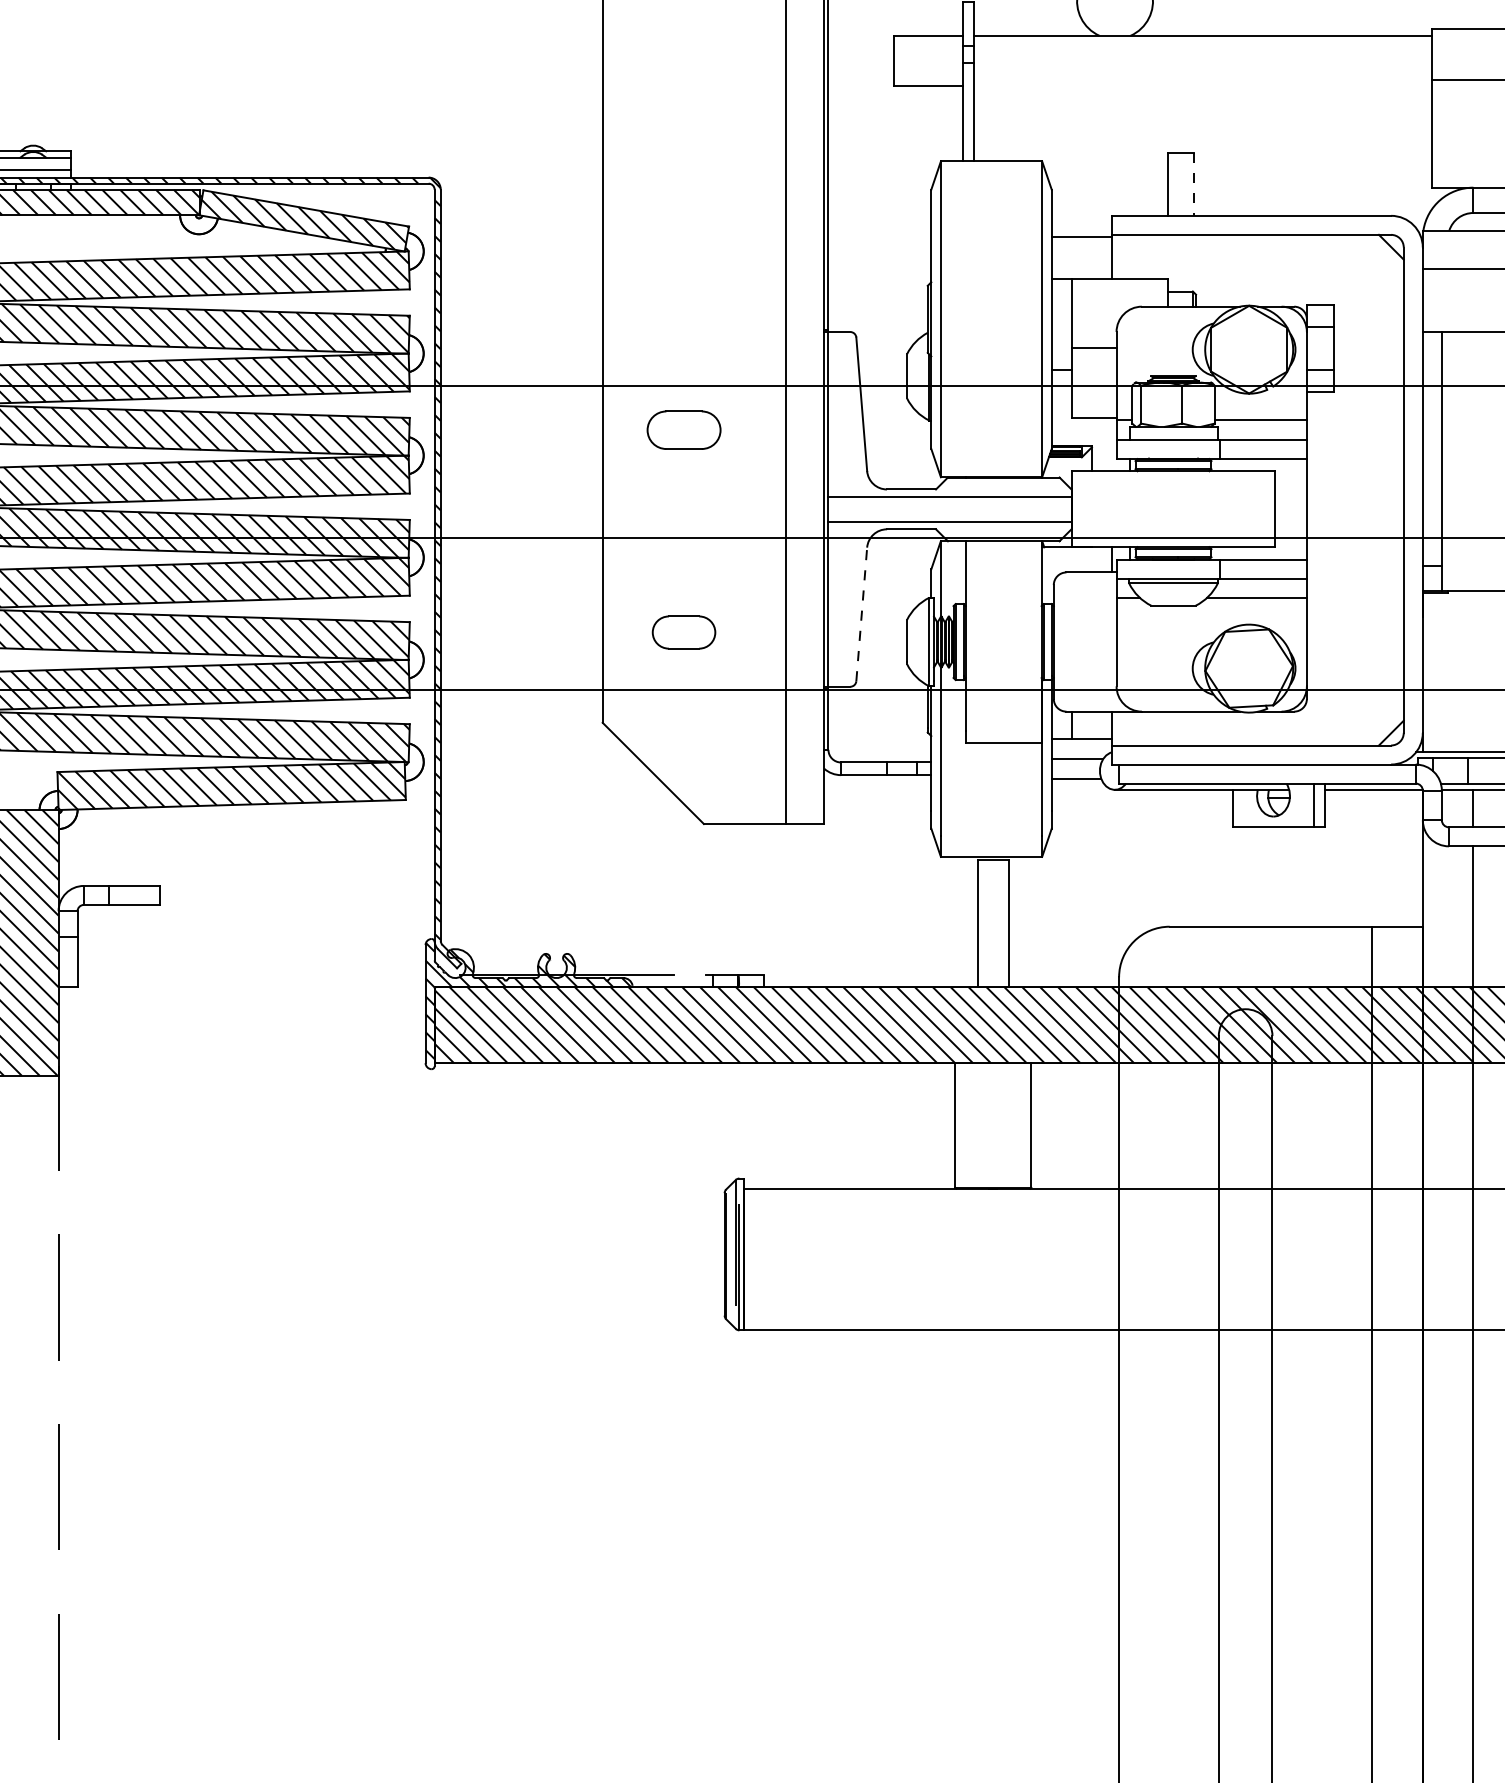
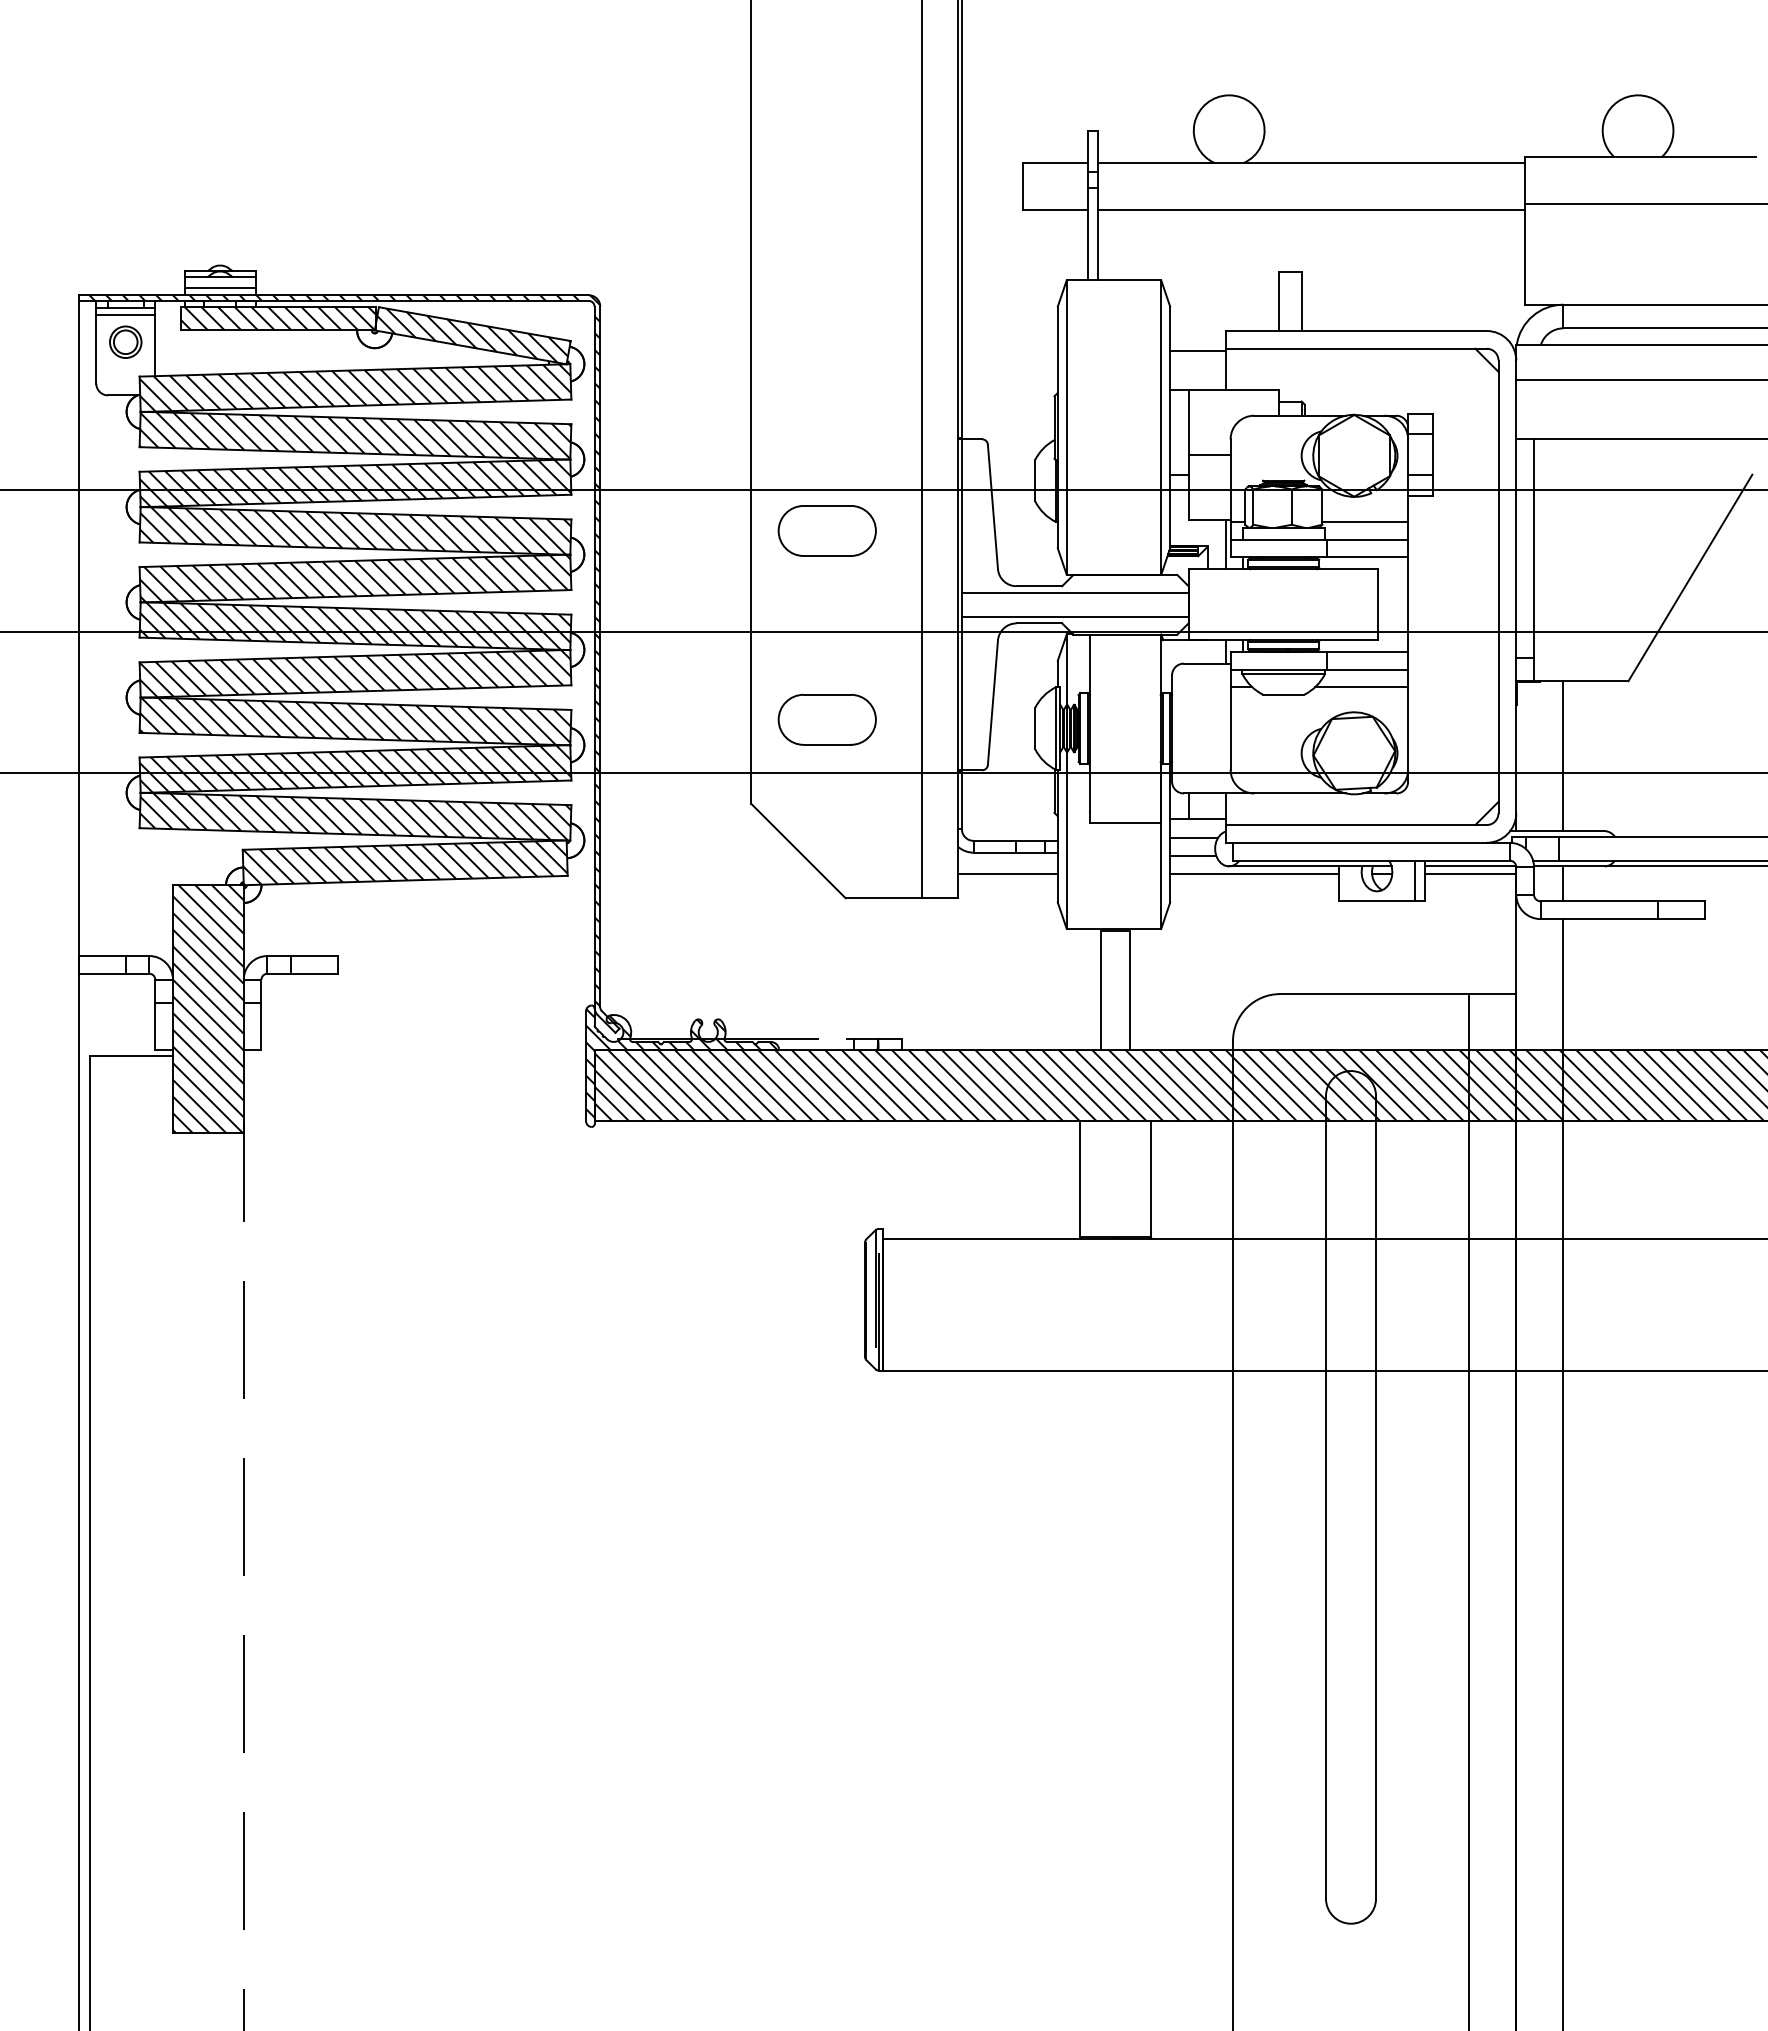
line: (1202, 86) -> (1310, 210), added
line: (1193, 184) -> (1302, 301), dashed -> solid
part: (683, 429) -> (826, 530), size x1.43
line: (1111, 444) -> (1225, 544), added
line: (861, 614) -> (992, 702), dashed -> solid
part: (683, 632) -> (826, 719), size x1.67
line: (1473, 672) -> (1563, 756), added
line: (877, 797) -> (1007, 873), added
line: (1142, 797) -> (1254, 873), added
line: (1373, 797) -> (1470, 873), added

